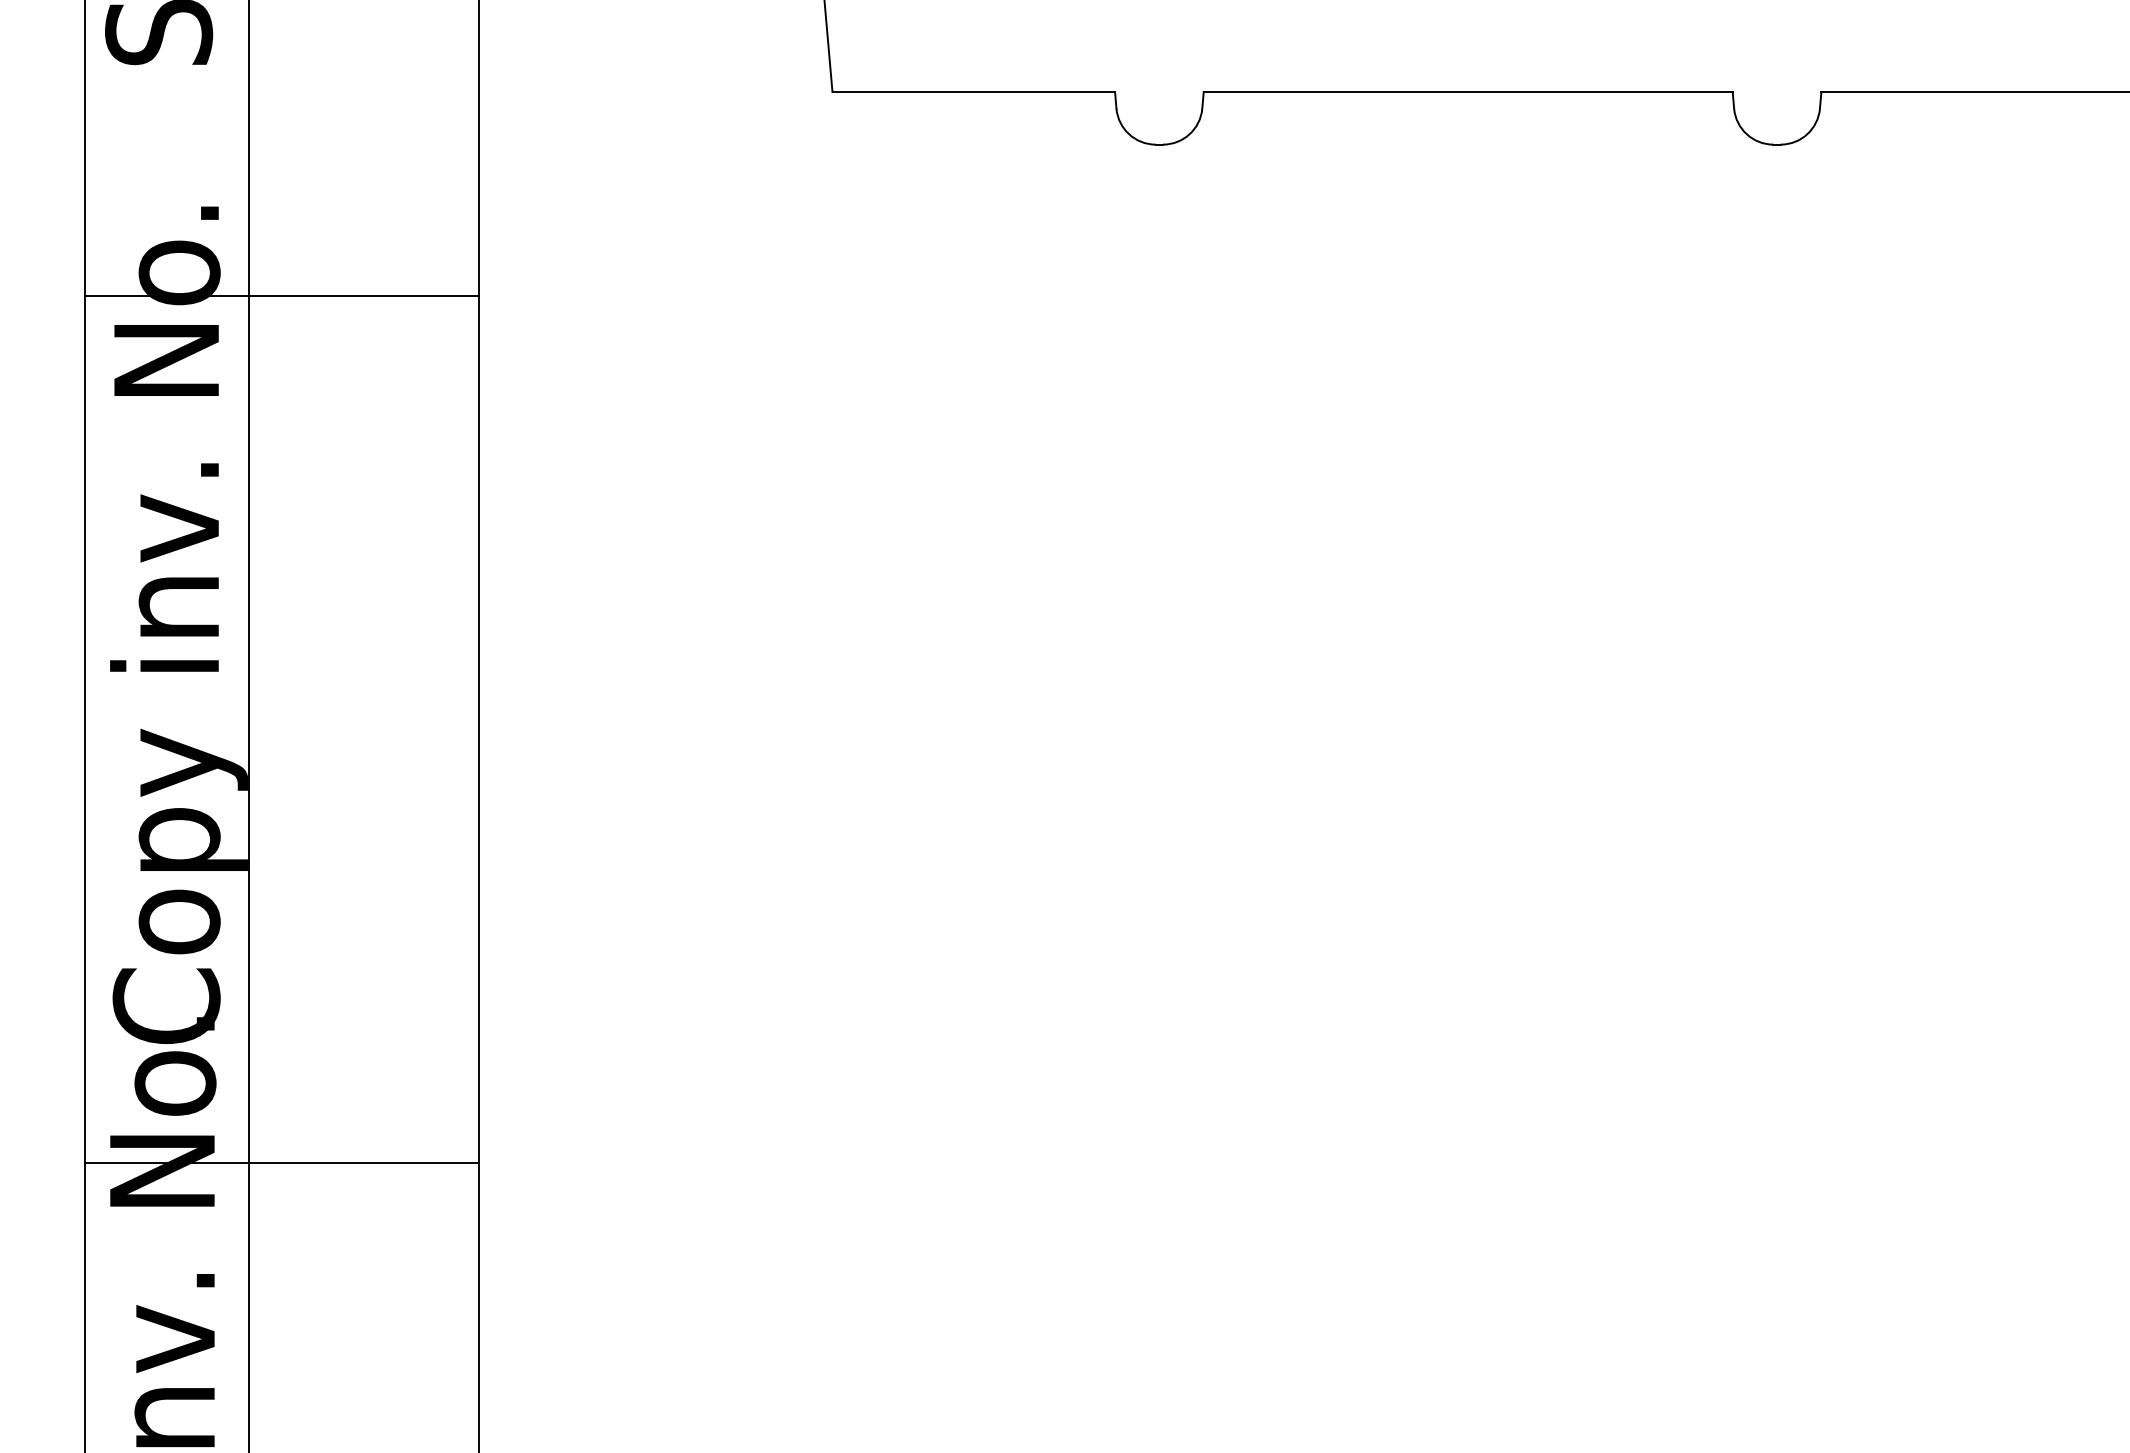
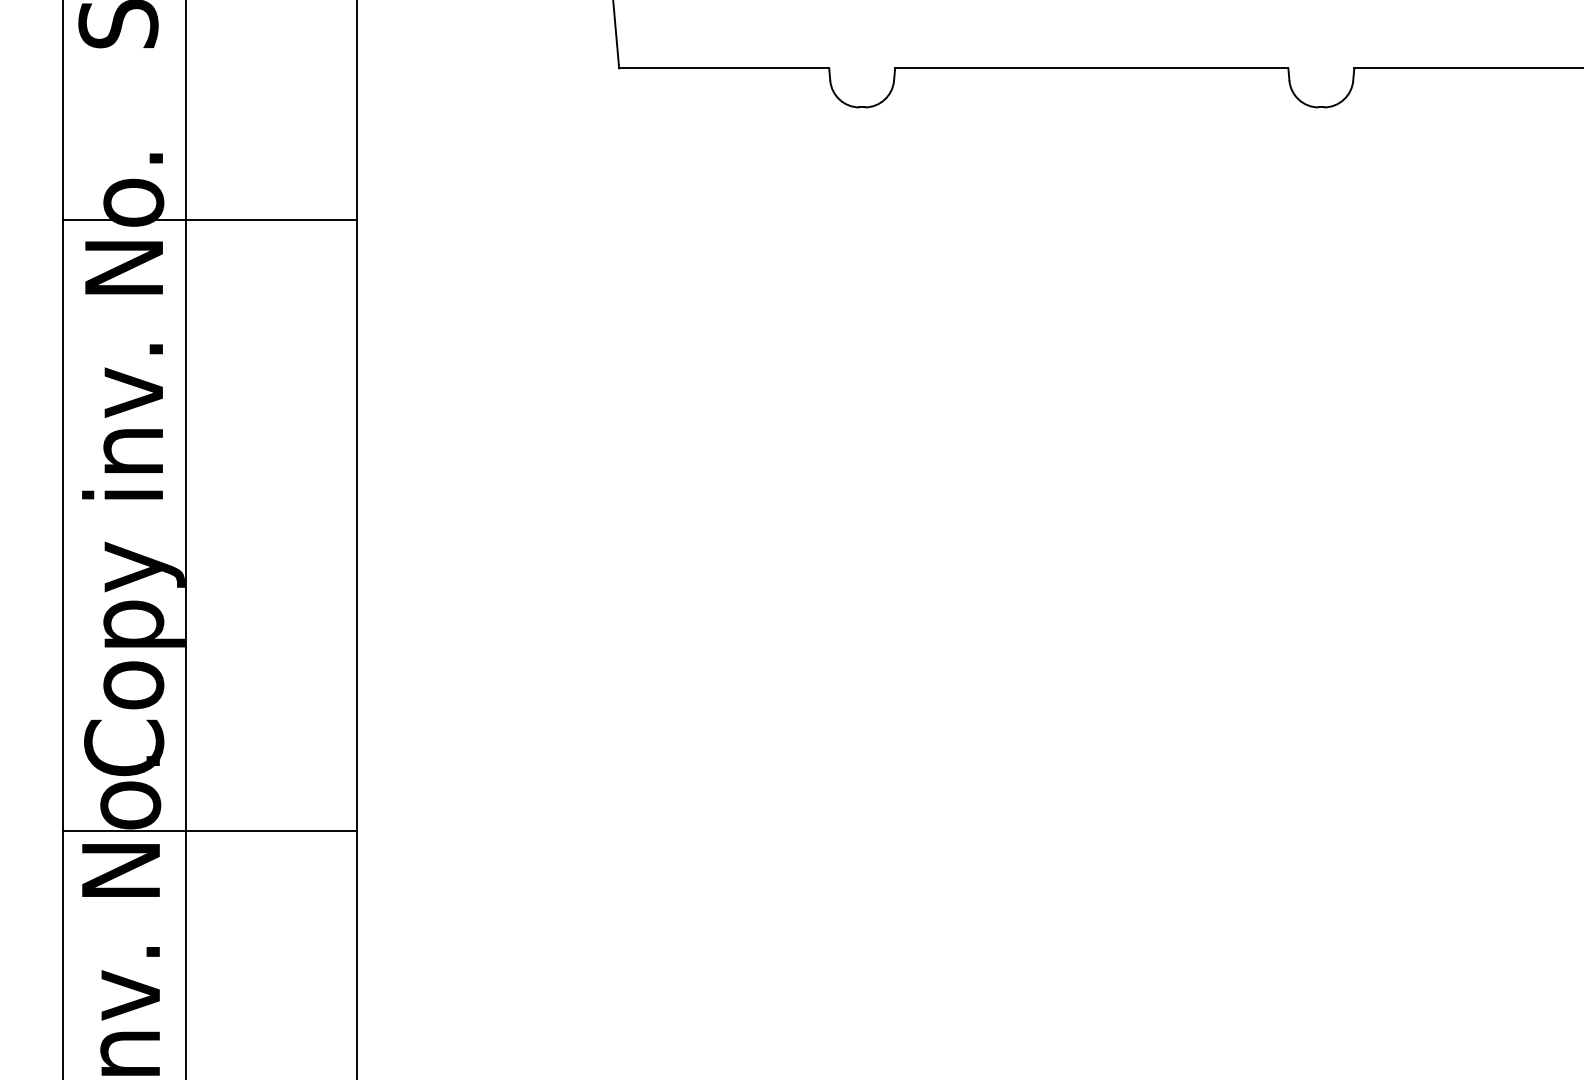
line: (282, 1163) -> (210, 830), moved

